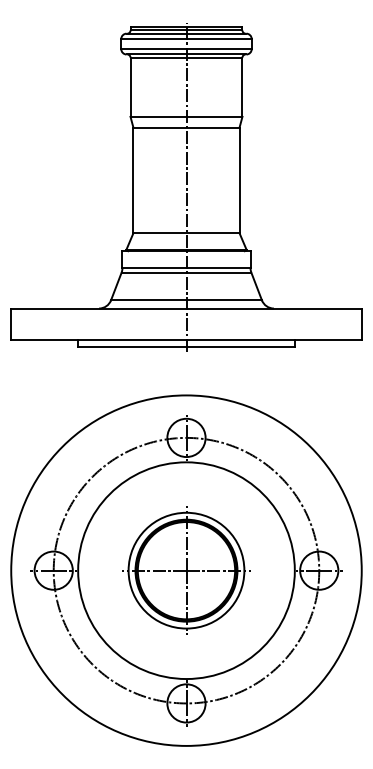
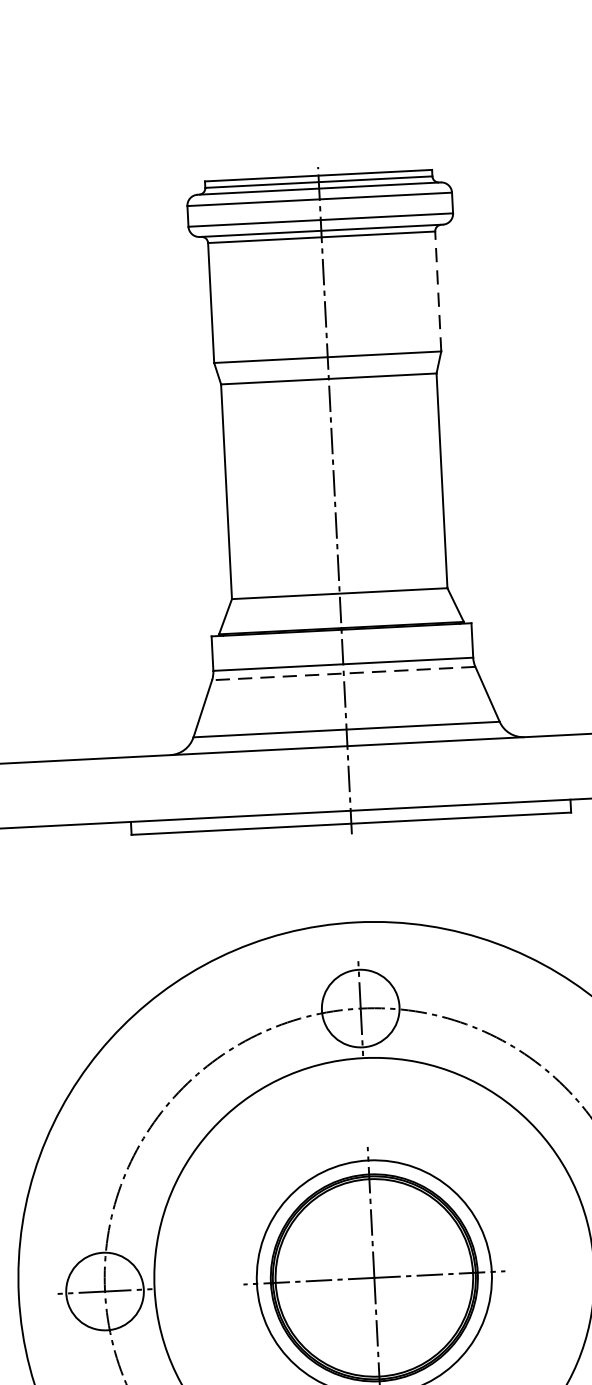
line: (242, 87) -> (438, 292), solid -> dashed
line: (186, 272) -> (343, 673), solid -> dashed

